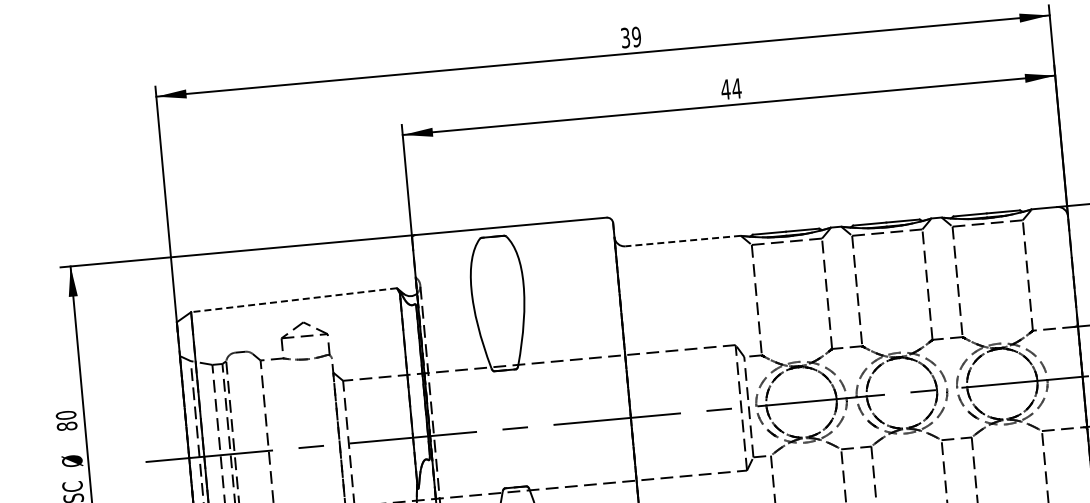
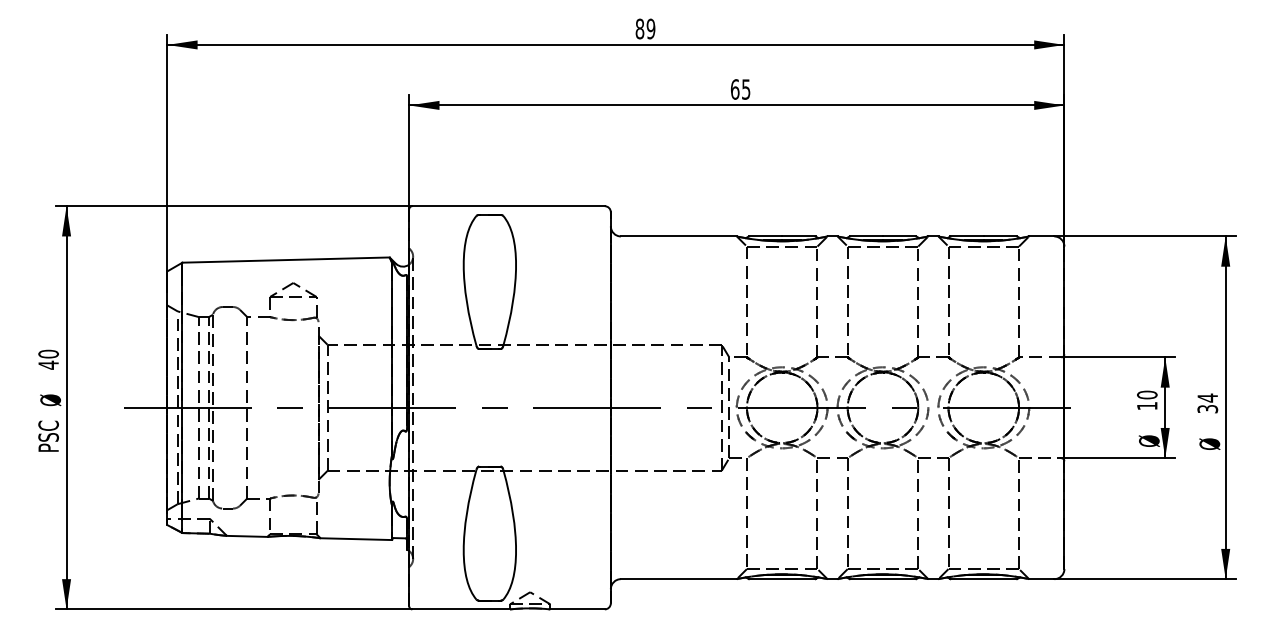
text: (625, 37) -> (639, 28), 39 -> 89
text: (731, 89) -> (740, 89), 44 -> 65
line: (682, 241) -> (678, 236), dashed -> solid
line: (294, 300) -> (286, 260), dashed -> solid
text: (66, 425) -> (48, 364), 80 -> 40

